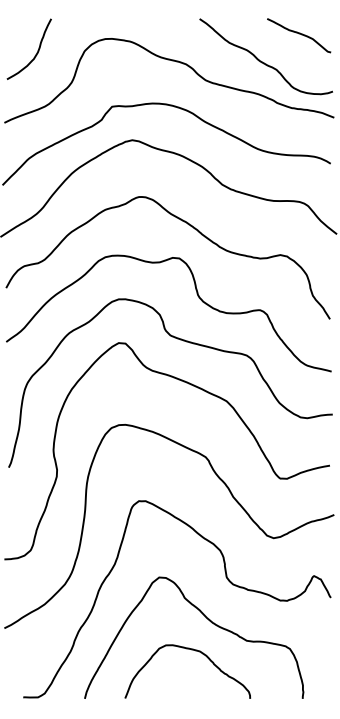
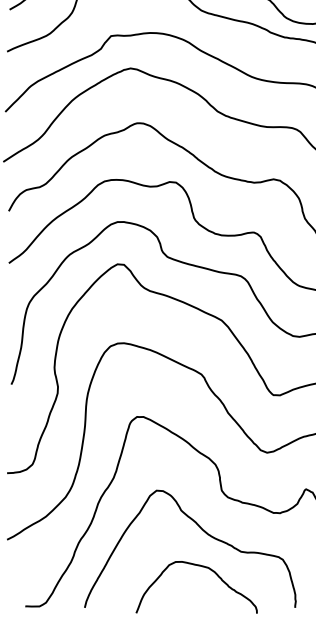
curve: (191, 650) -> (200, 566), moved

